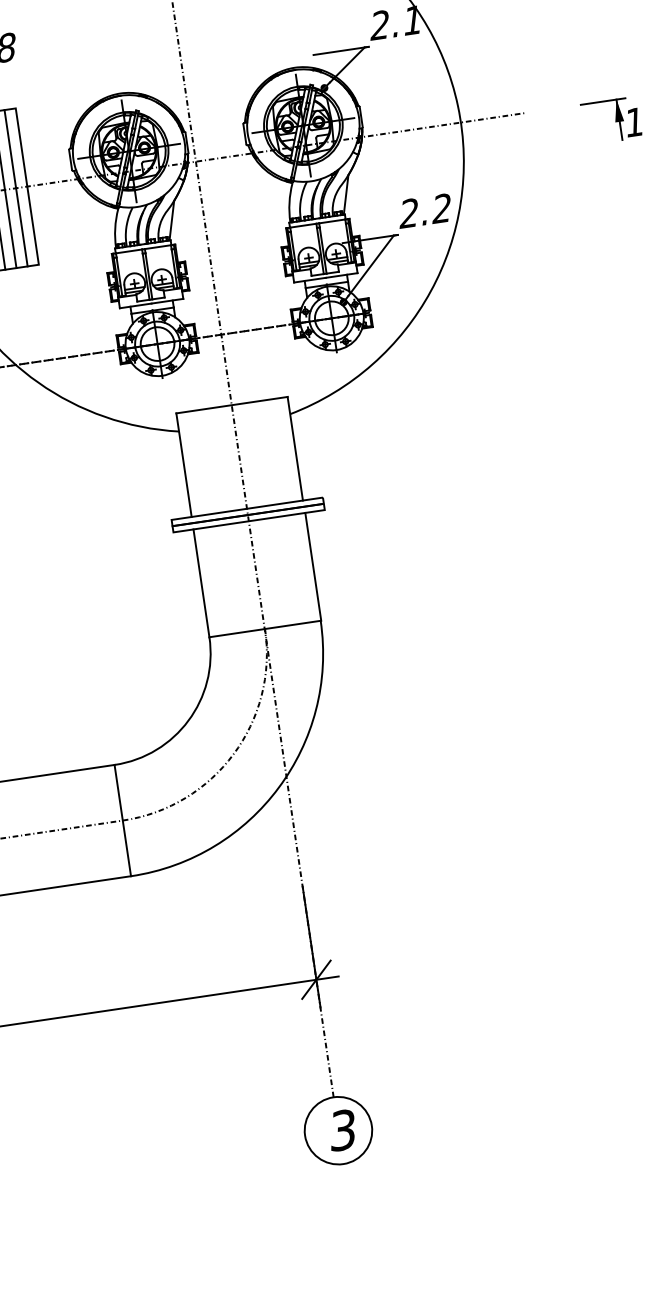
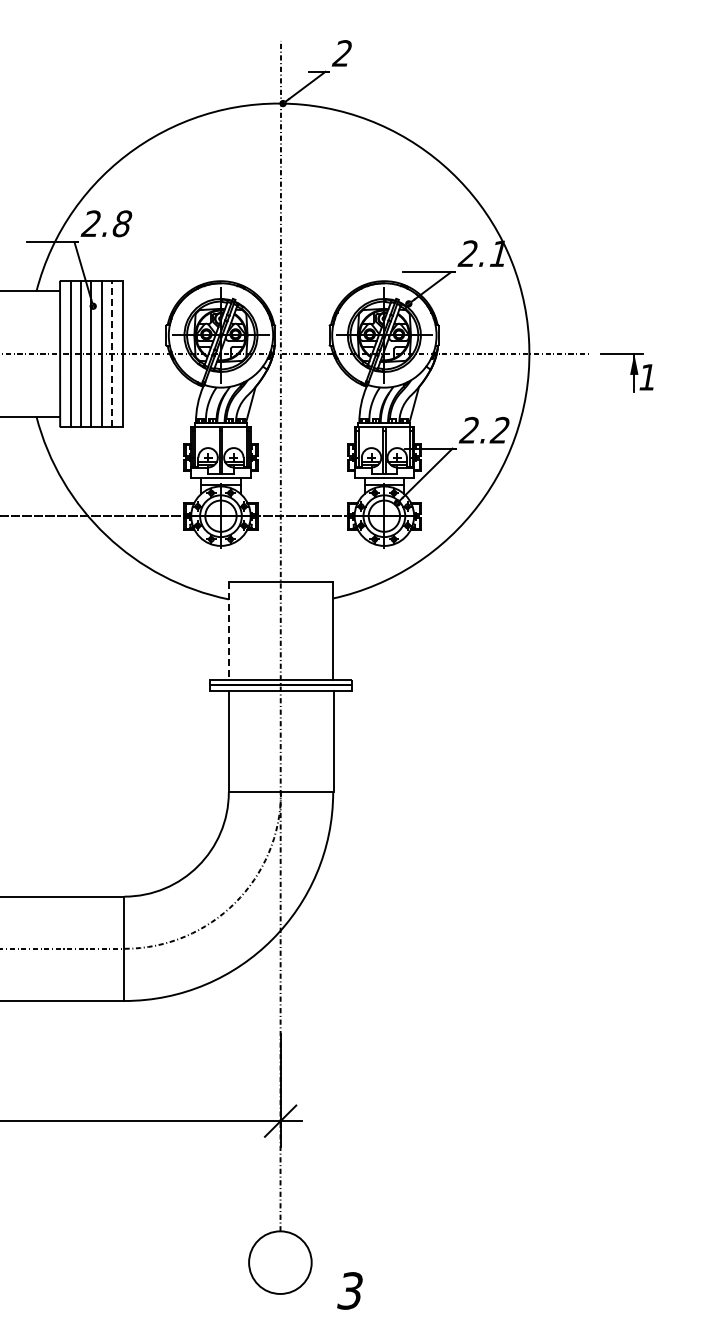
part: (611, 120) -> (626, 372), moved
line: (16, 187) -> (112, 353), solid -> dashed
line: (183, 464) -> (228, 630), solid -> dashed
text: (341, 1130) -> (349, 1290), moved

